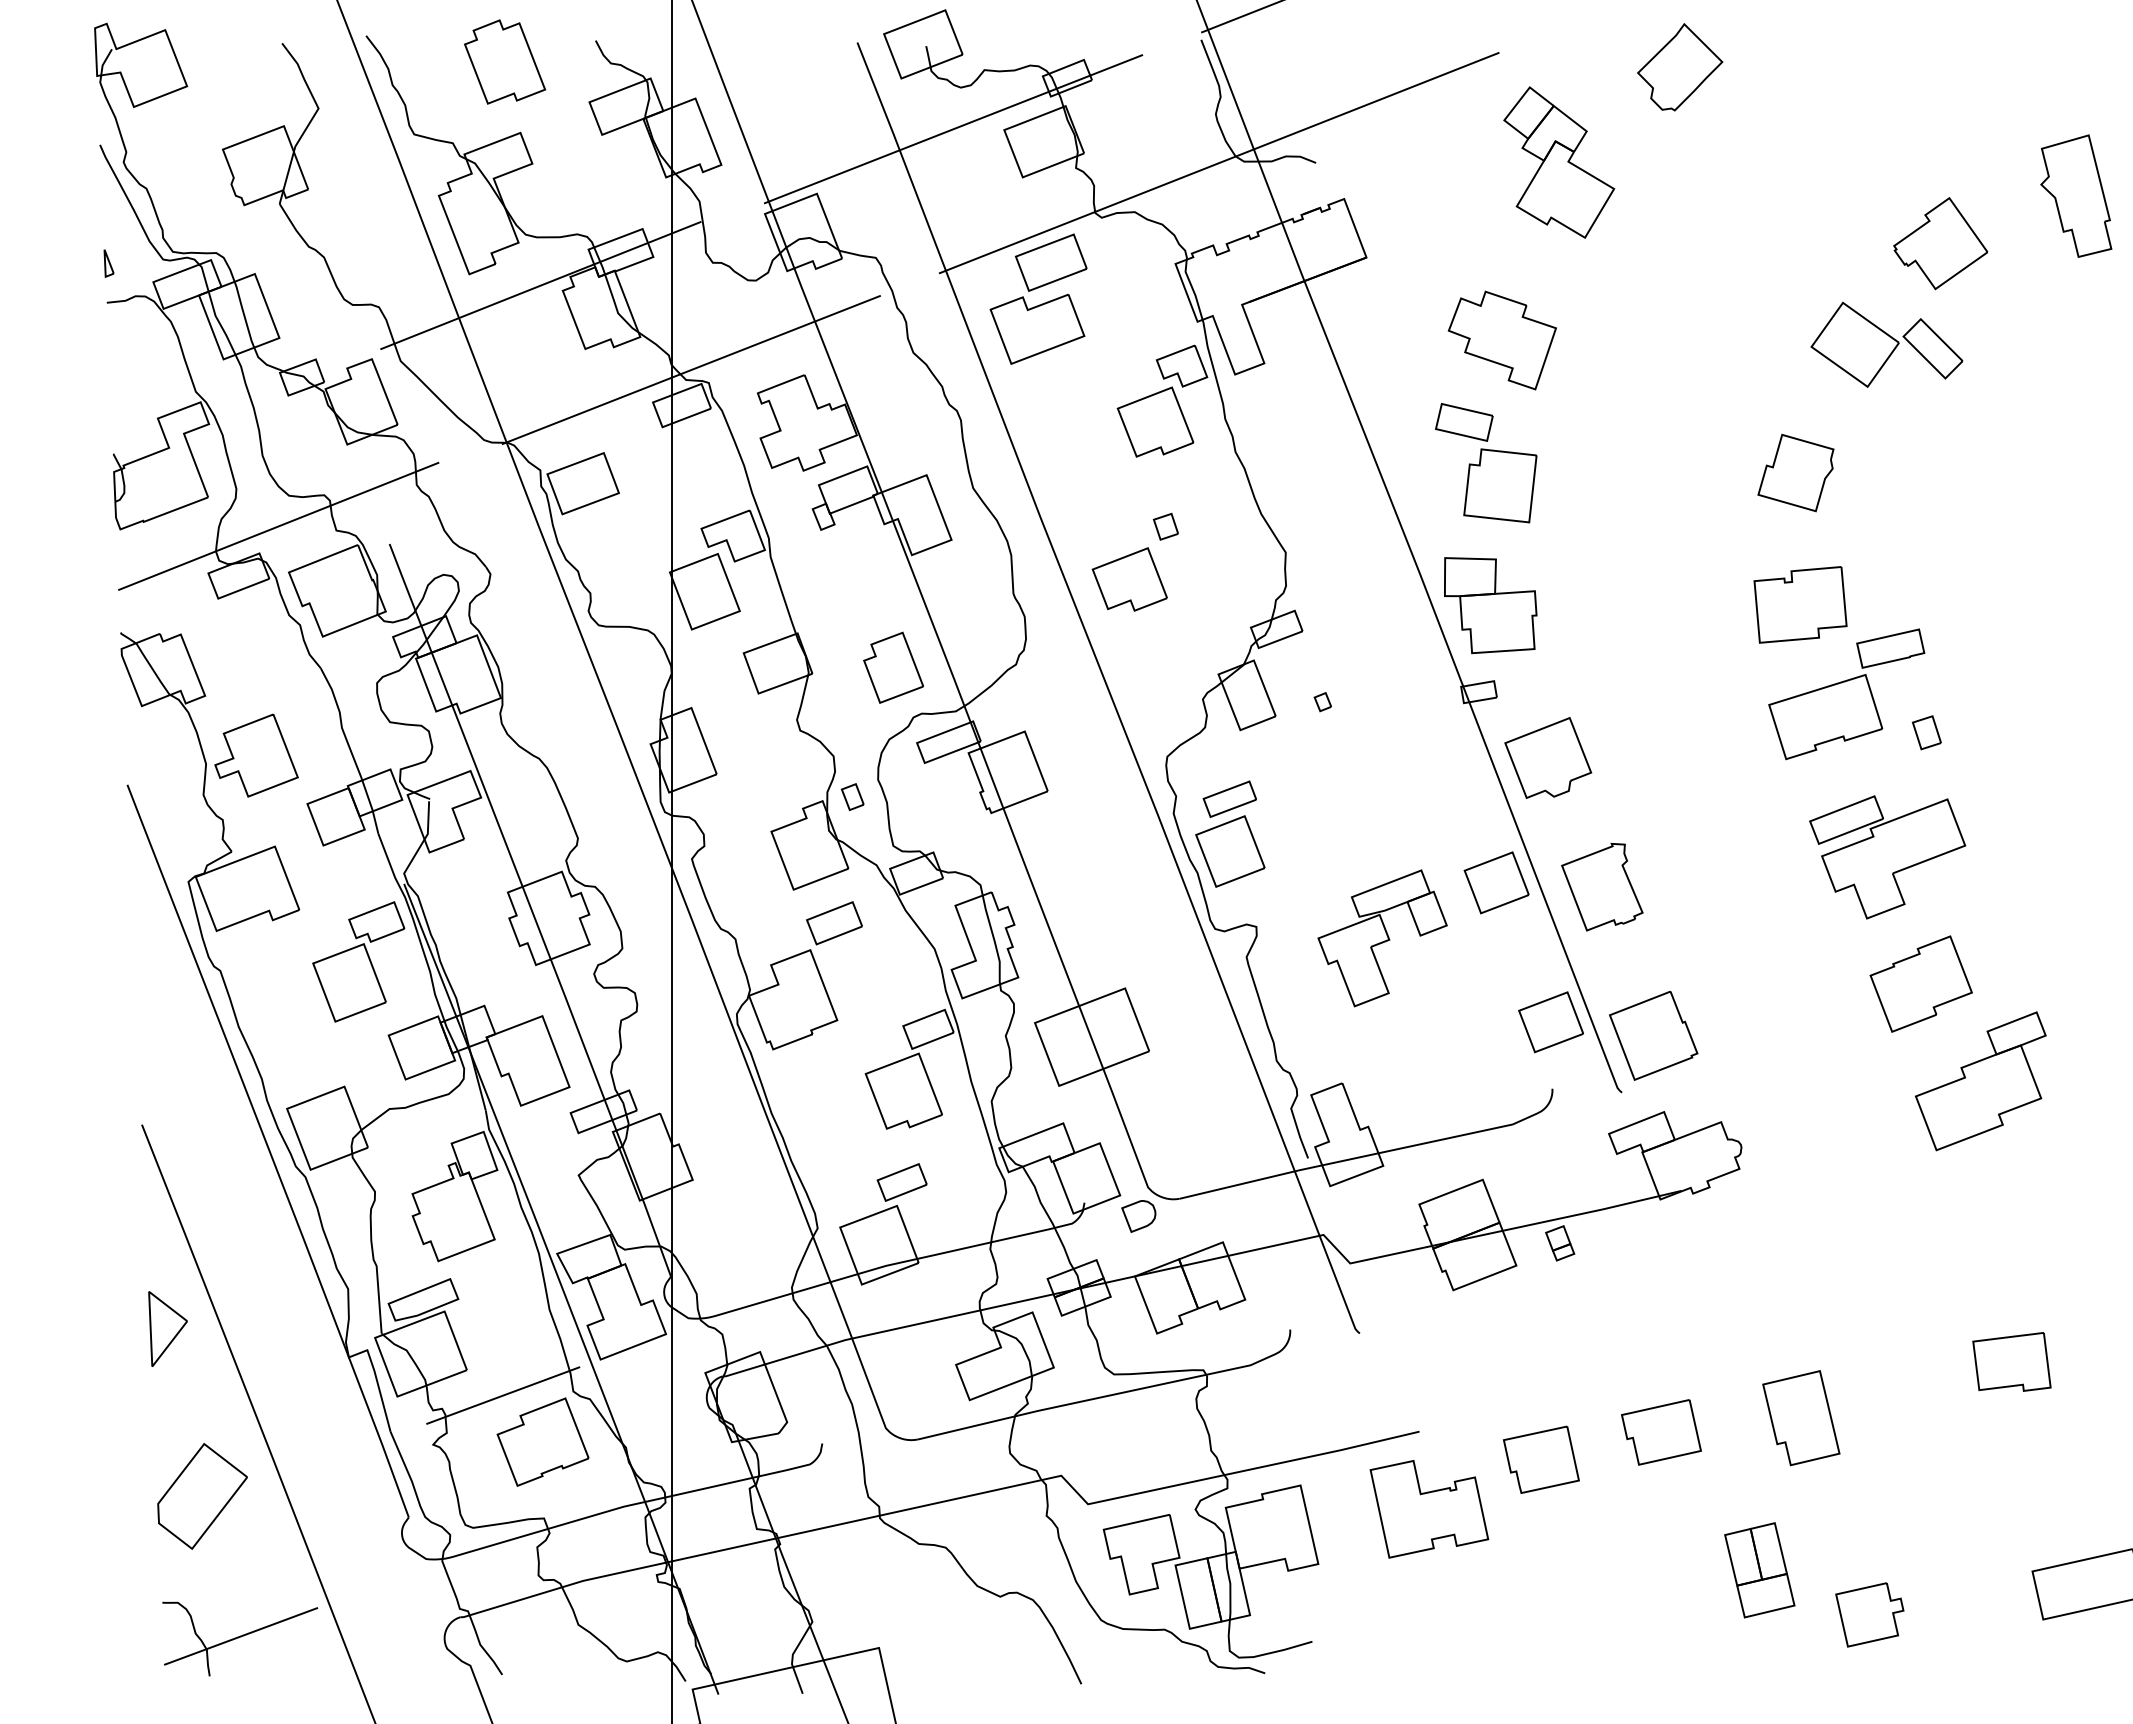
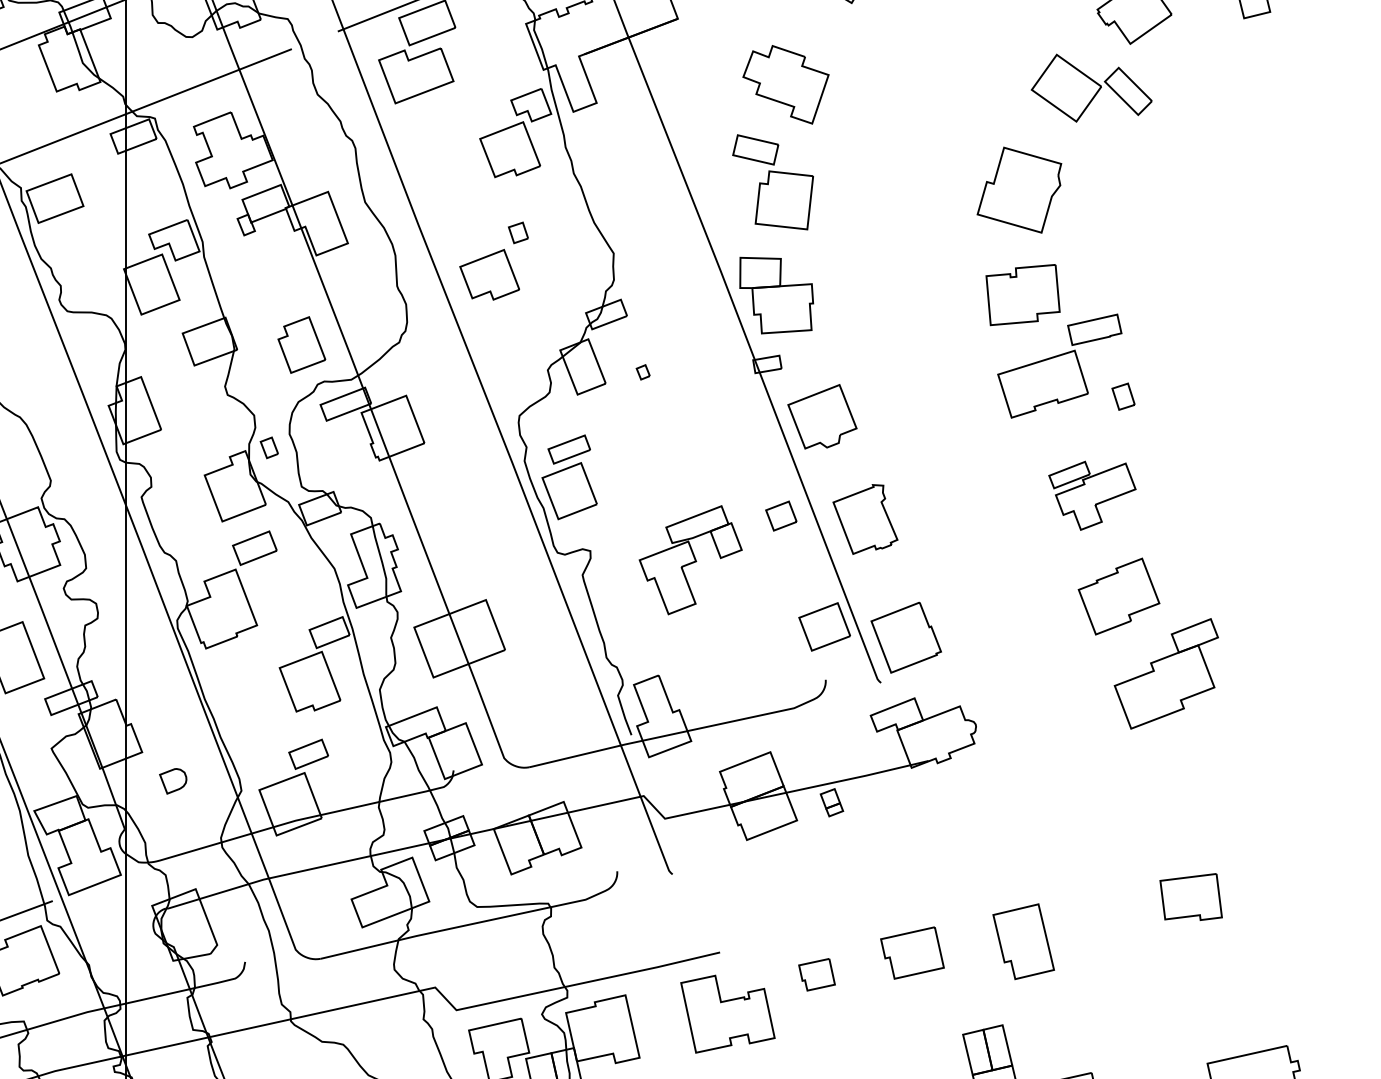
part: (1795, 472) -> (1019, 189), size x1.4
part: (1887, 857) -> (1092, 495), size x0.7
part: (1496, 882) -> (781, 515), size x0.6
part: (1138, 1216) -> (172, 781), moved
part: (1541, 1459) -> (817, 974), size x0.6

